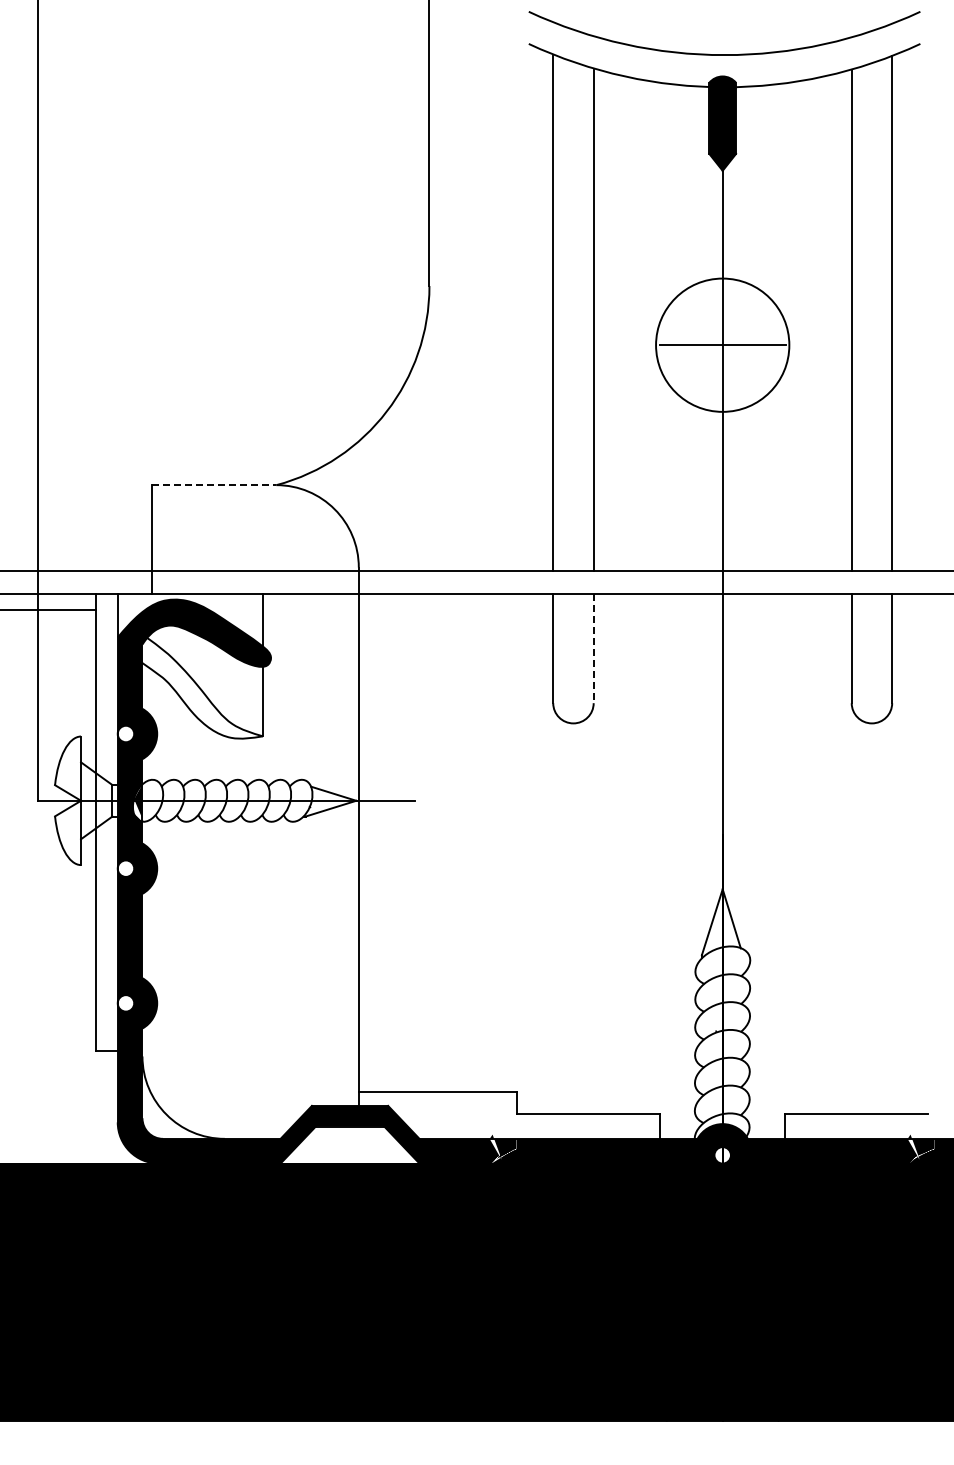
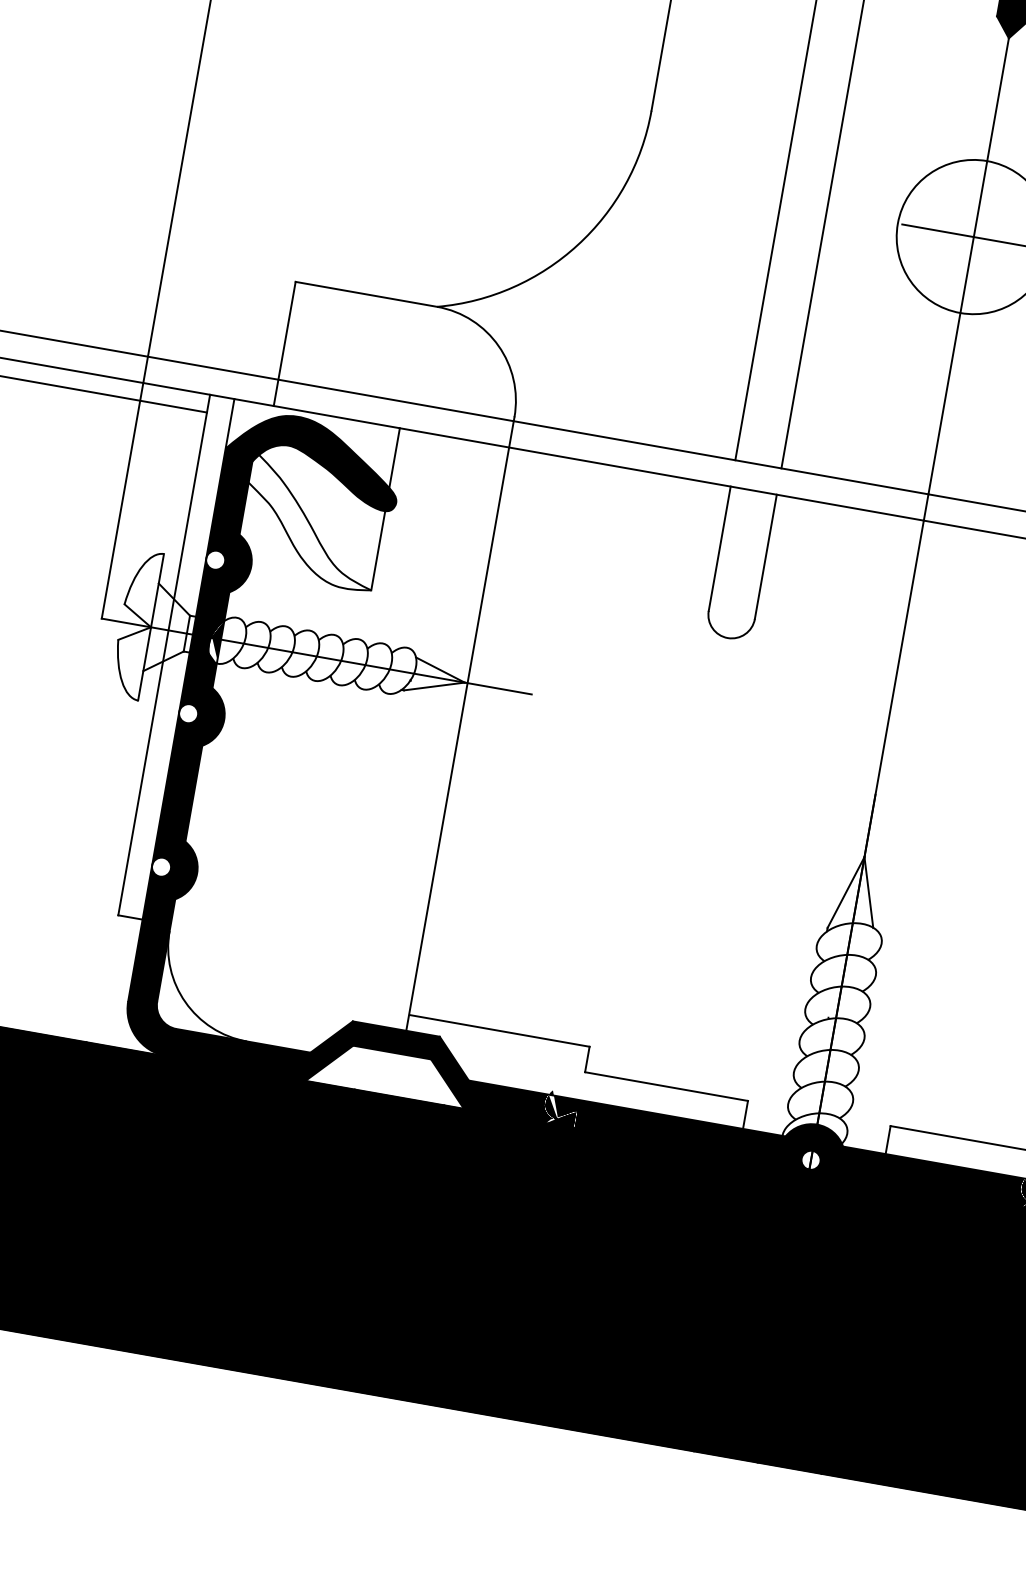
line: (214, 485) -> (366, 294), dashed -> solid
line: (593, 648) -> (765, 556), dashed -> solid

